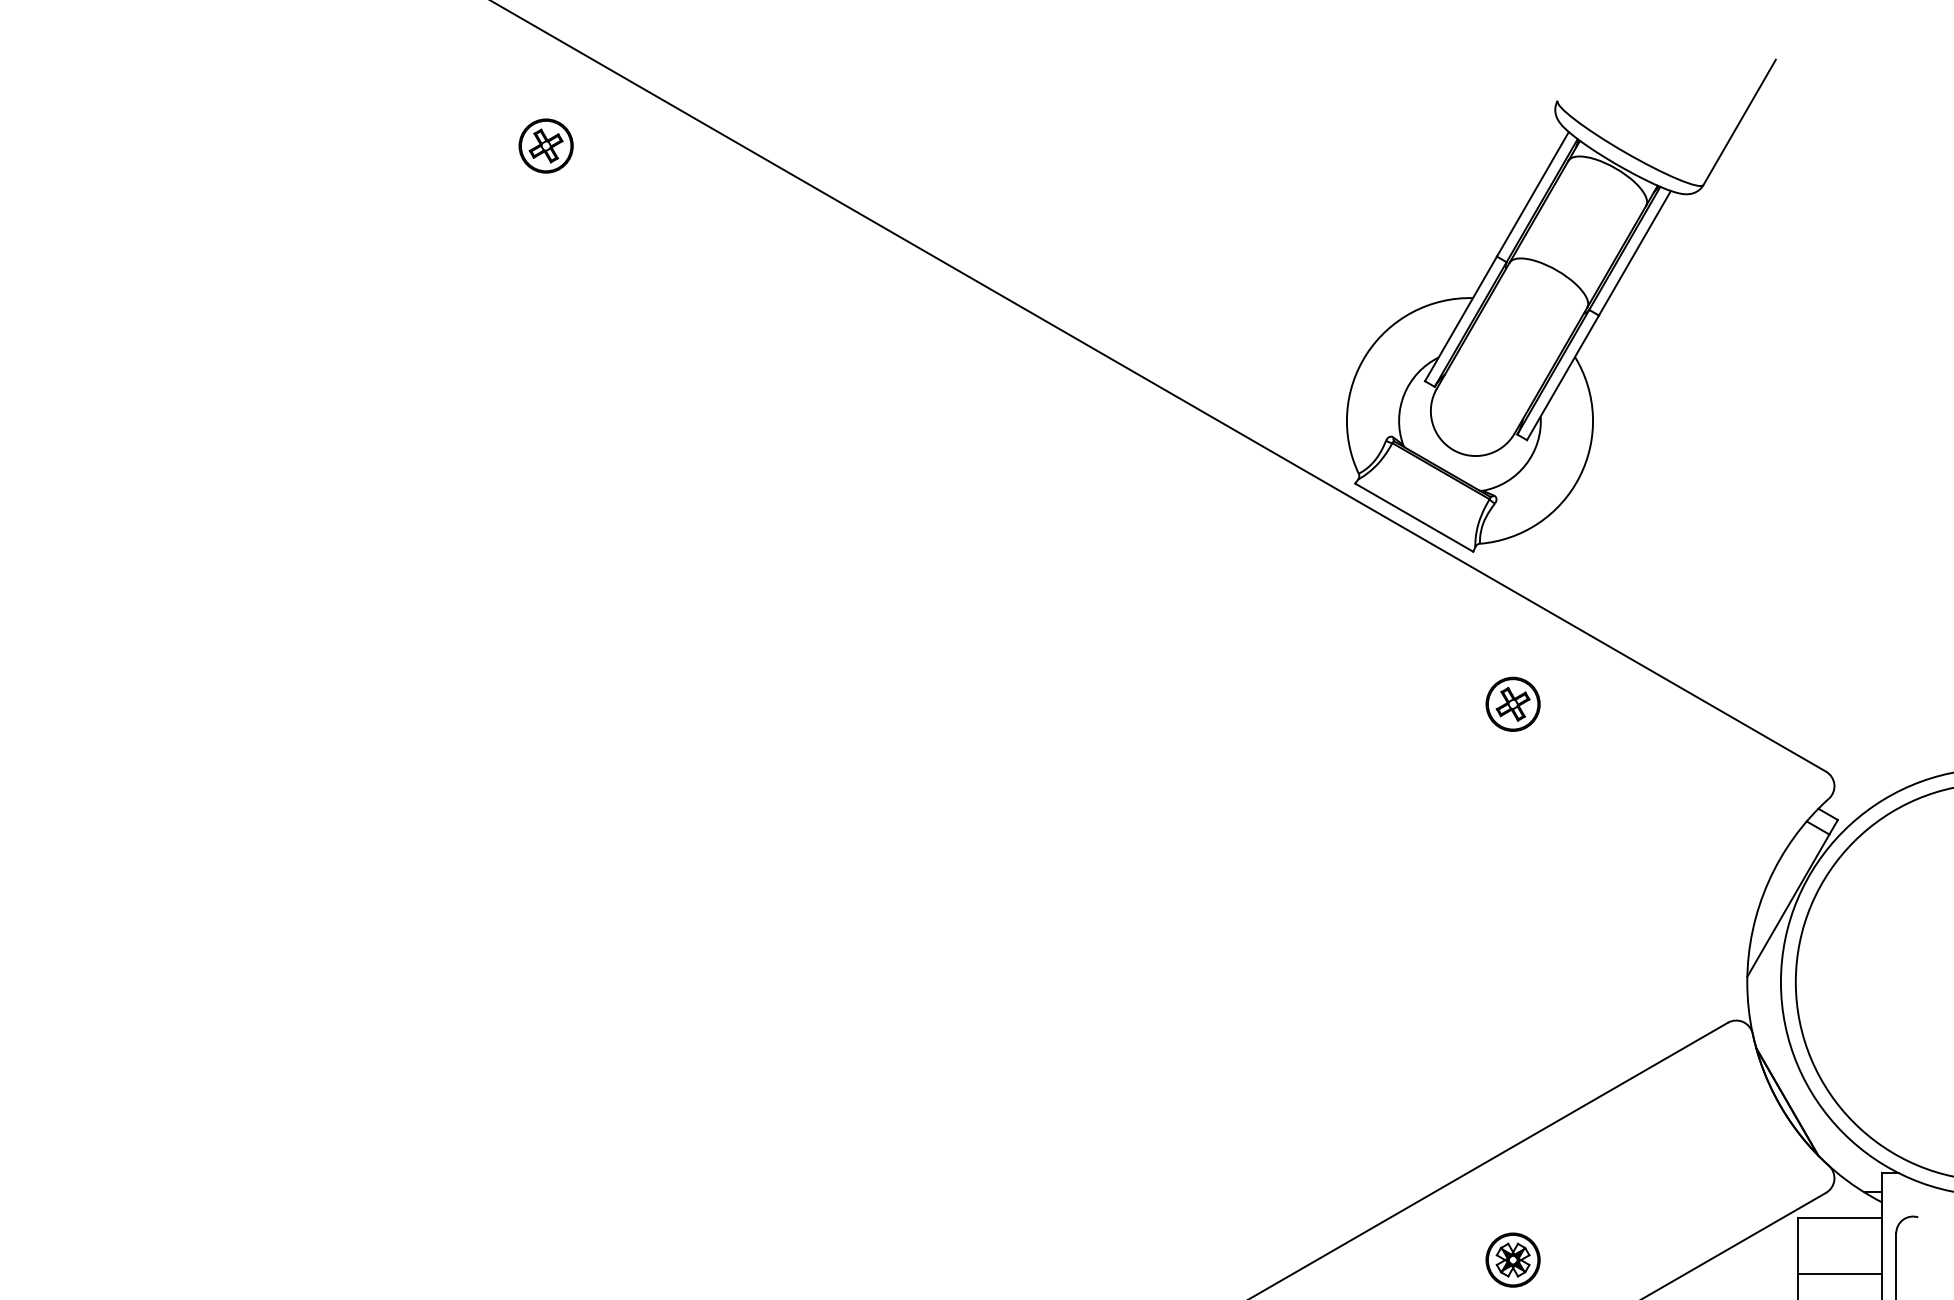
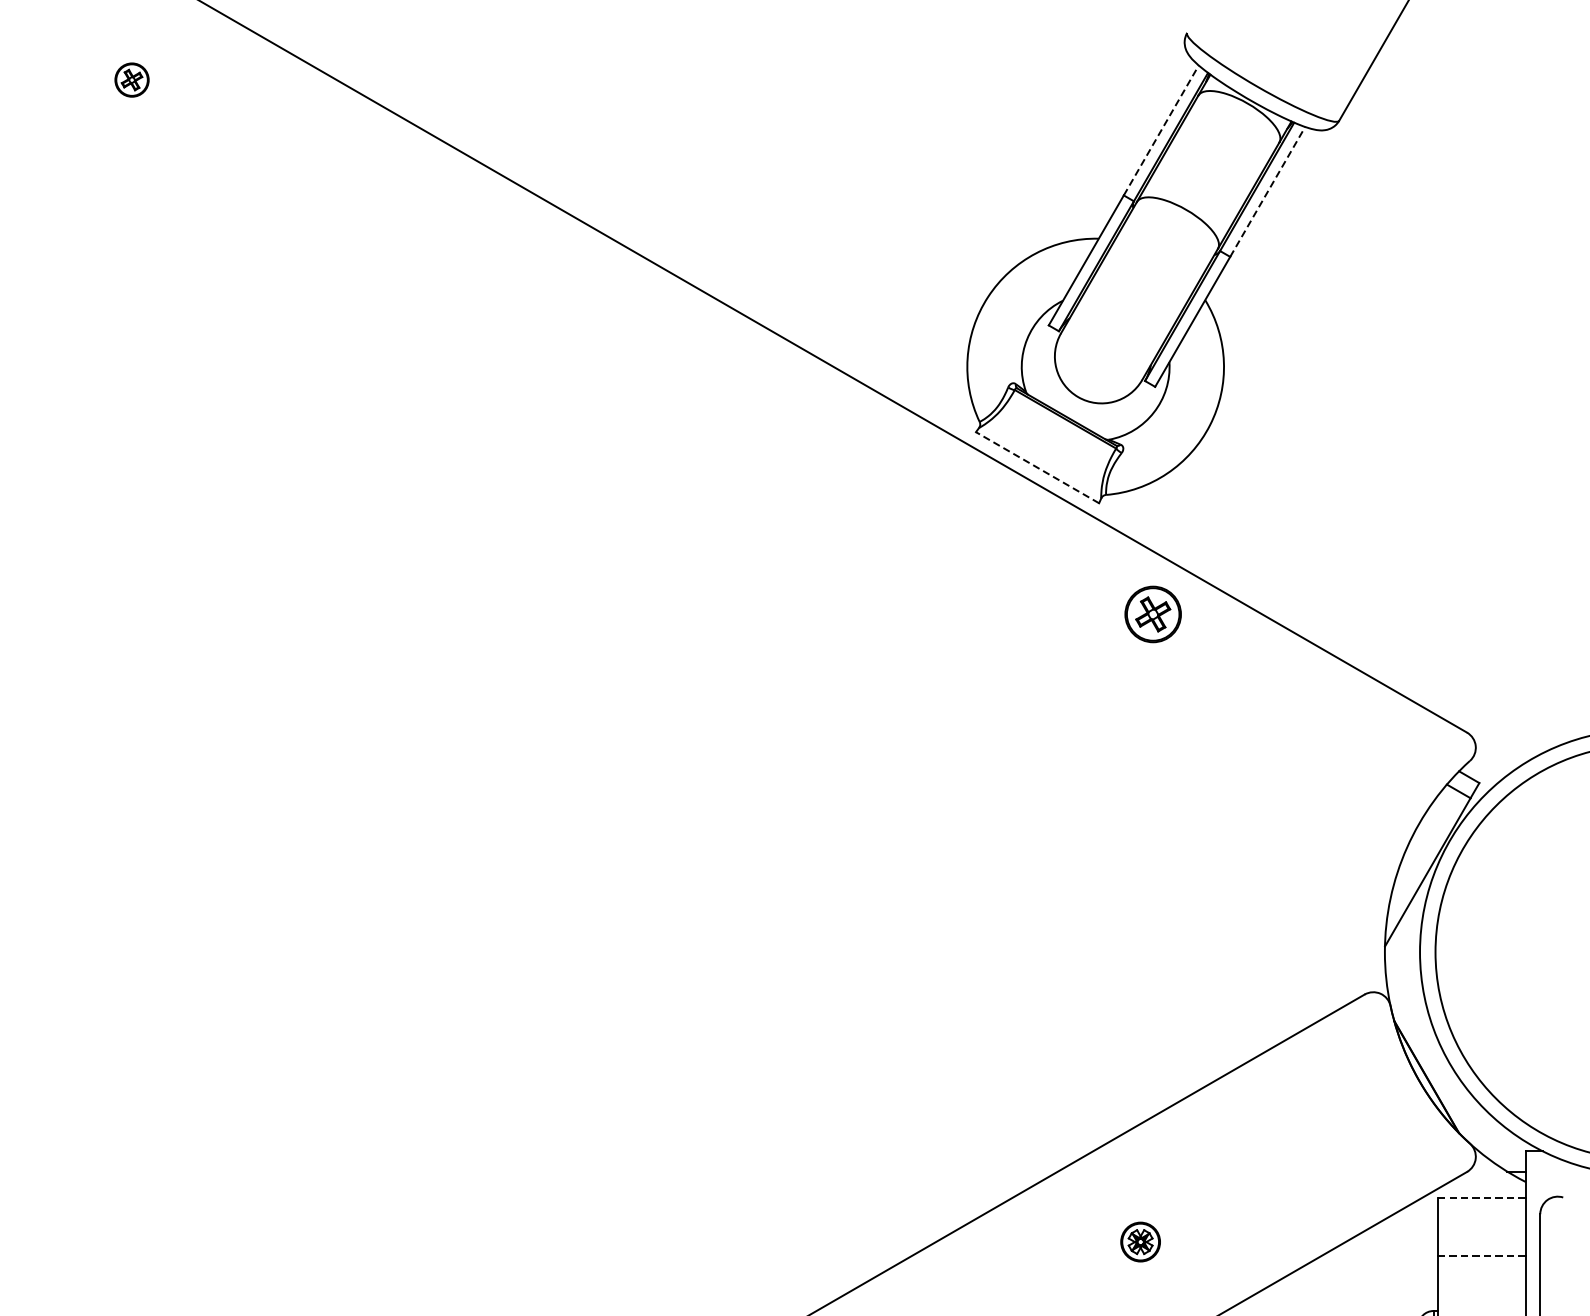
part: (545, 145) -> (131, 79), size x0.6
line: (1532, 194) -> (1160, 130), solid -> dashed
line: (1634, 253) -> (1267, 192), solid -> dashed
line: (1413, 517) -> (1036, 467), solid -> dashed
part: (1512, 703) -> (1152, 613), moved
line: (1839, 1217) -> (1481, 1197), solid -> dashed
part: (1512, 1259) -> (1140, 1241), size x0.7
line: (1840, 1273) -> (1482, 1256), solid -> dashed

